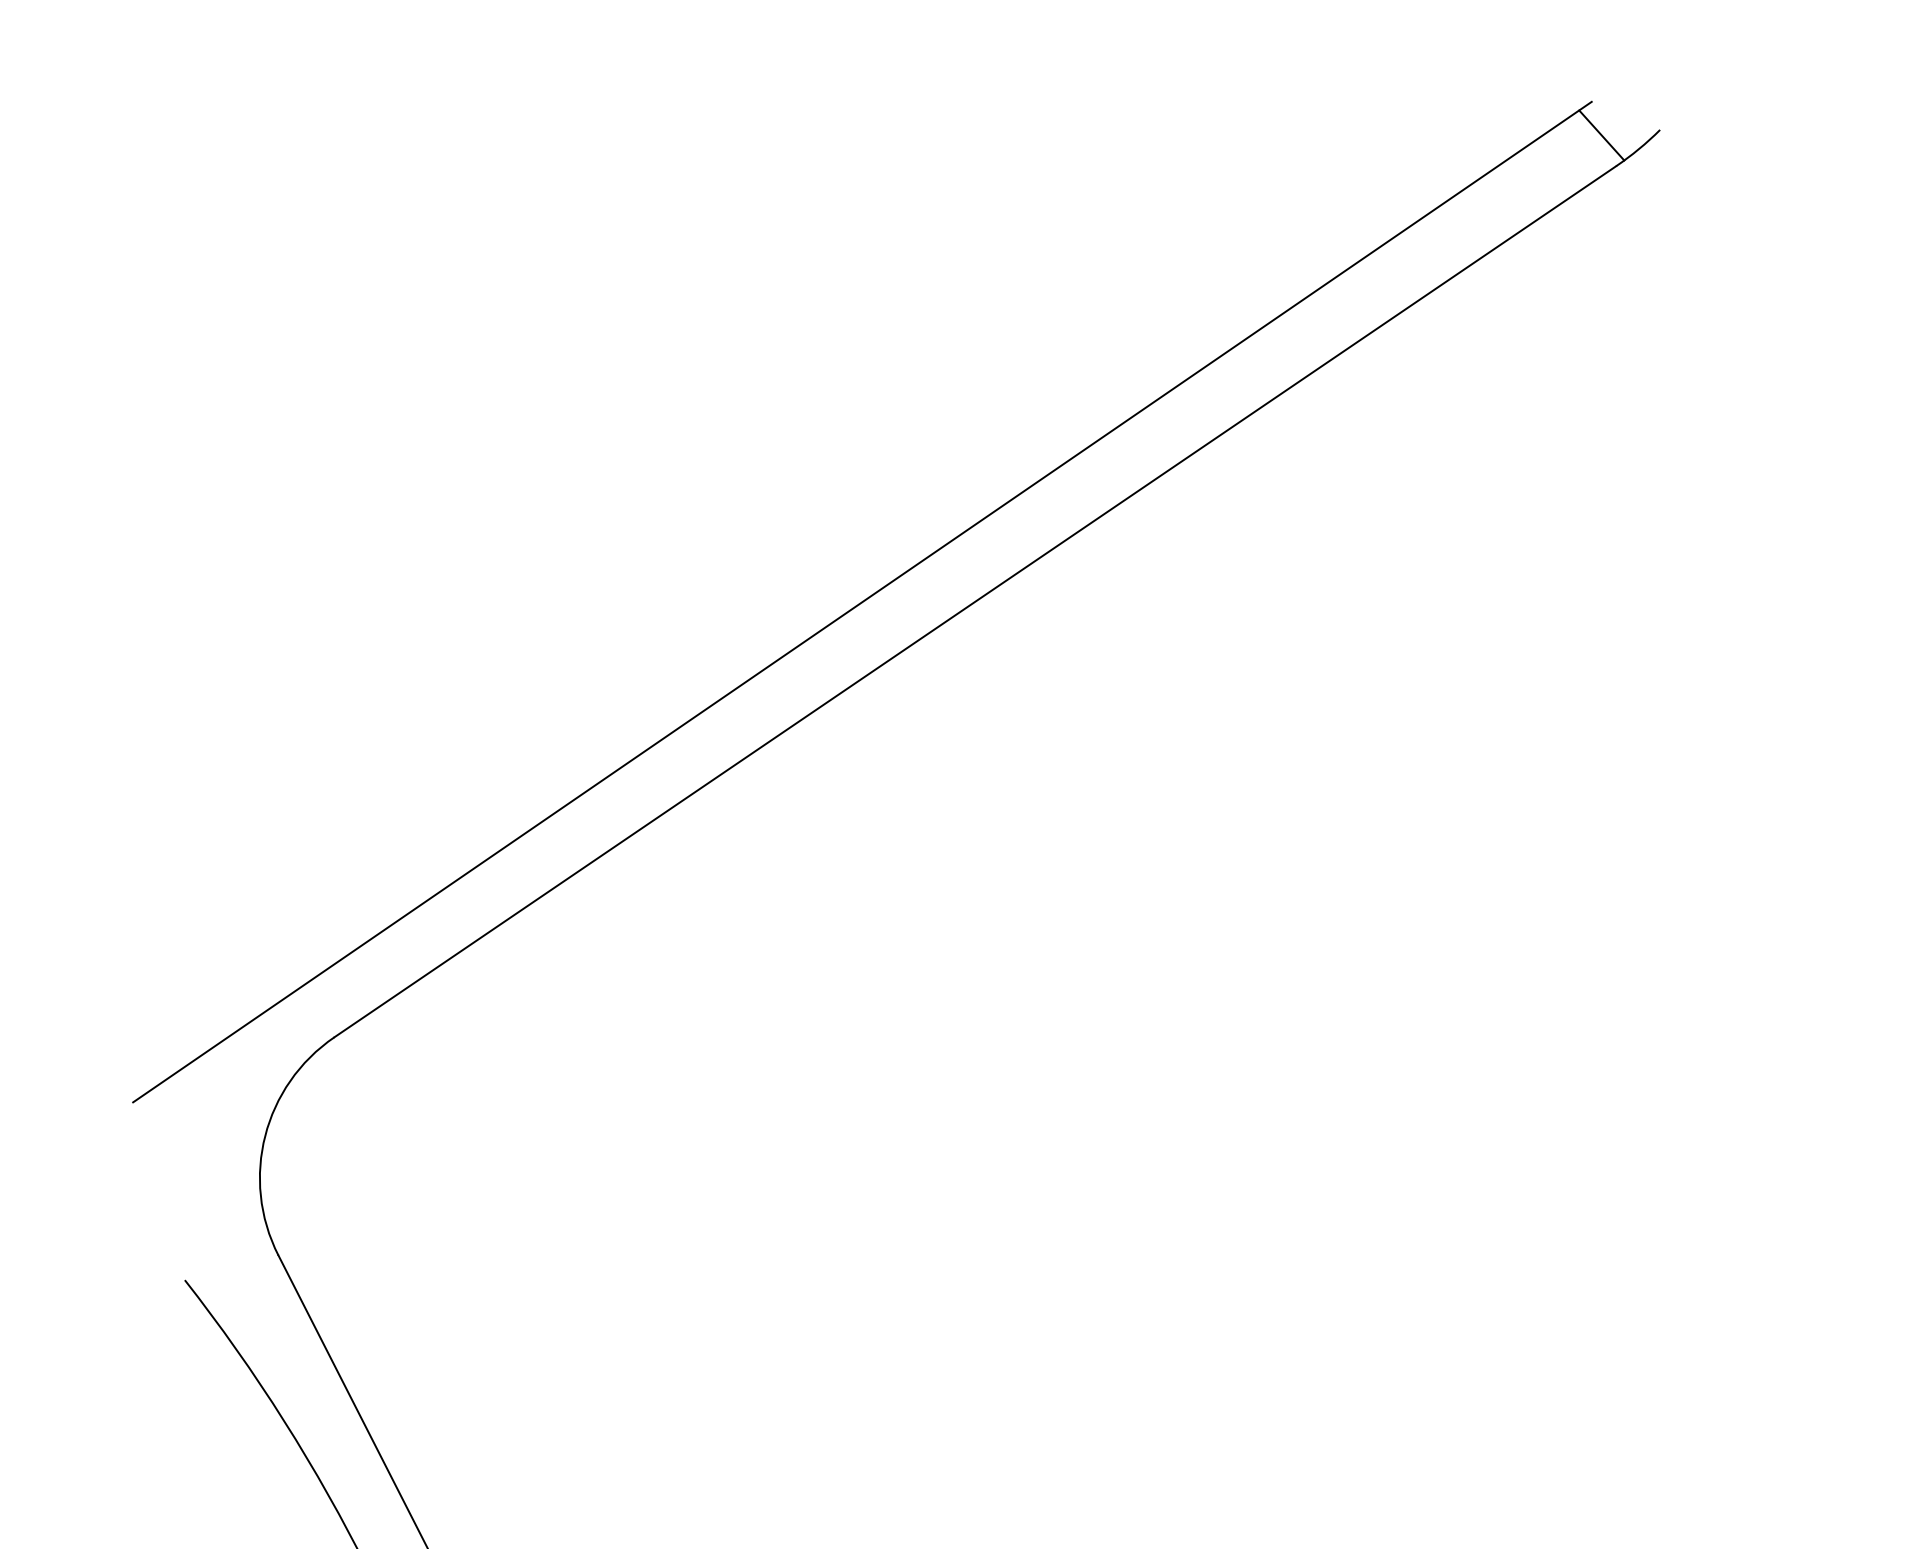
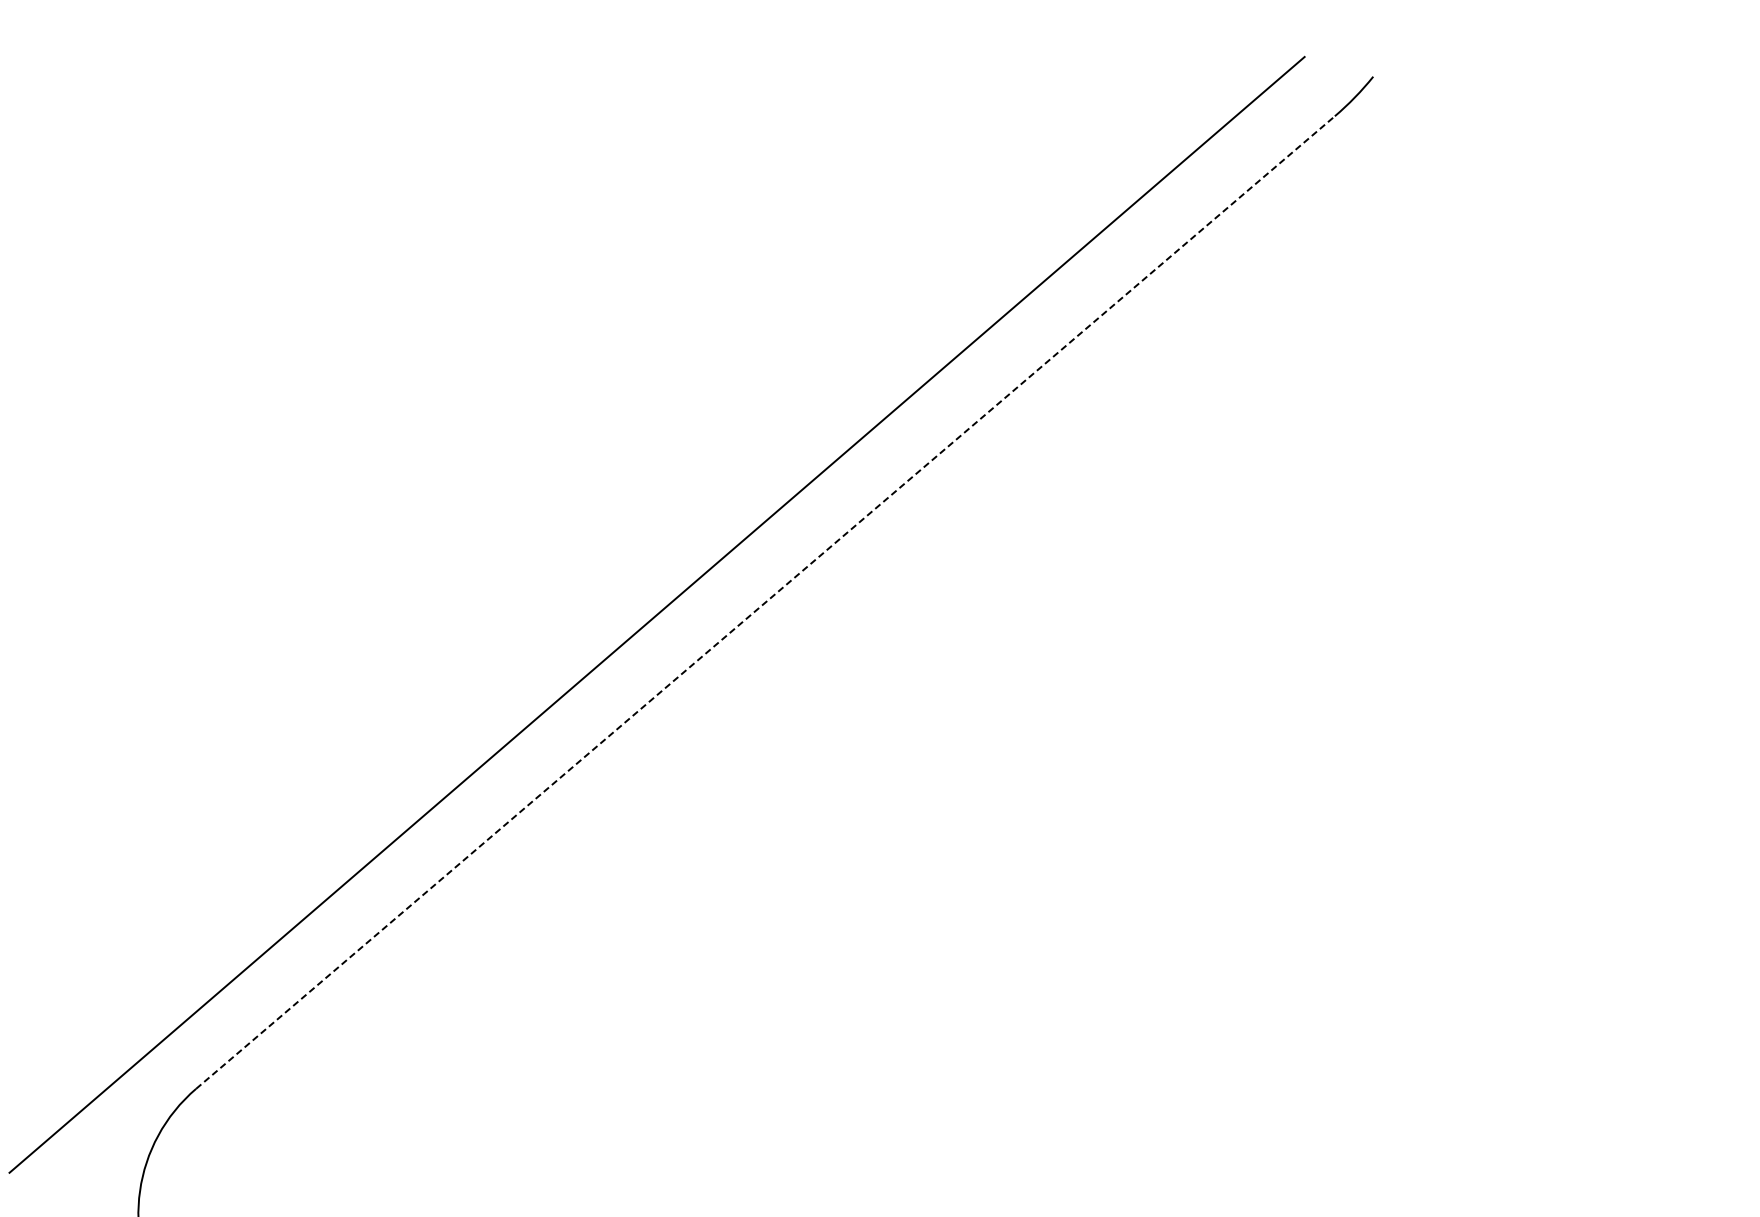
line: (1601, 135) -> (1317, 88), removed
line: (975, 601) -> (765, 602), solid -> dashed

